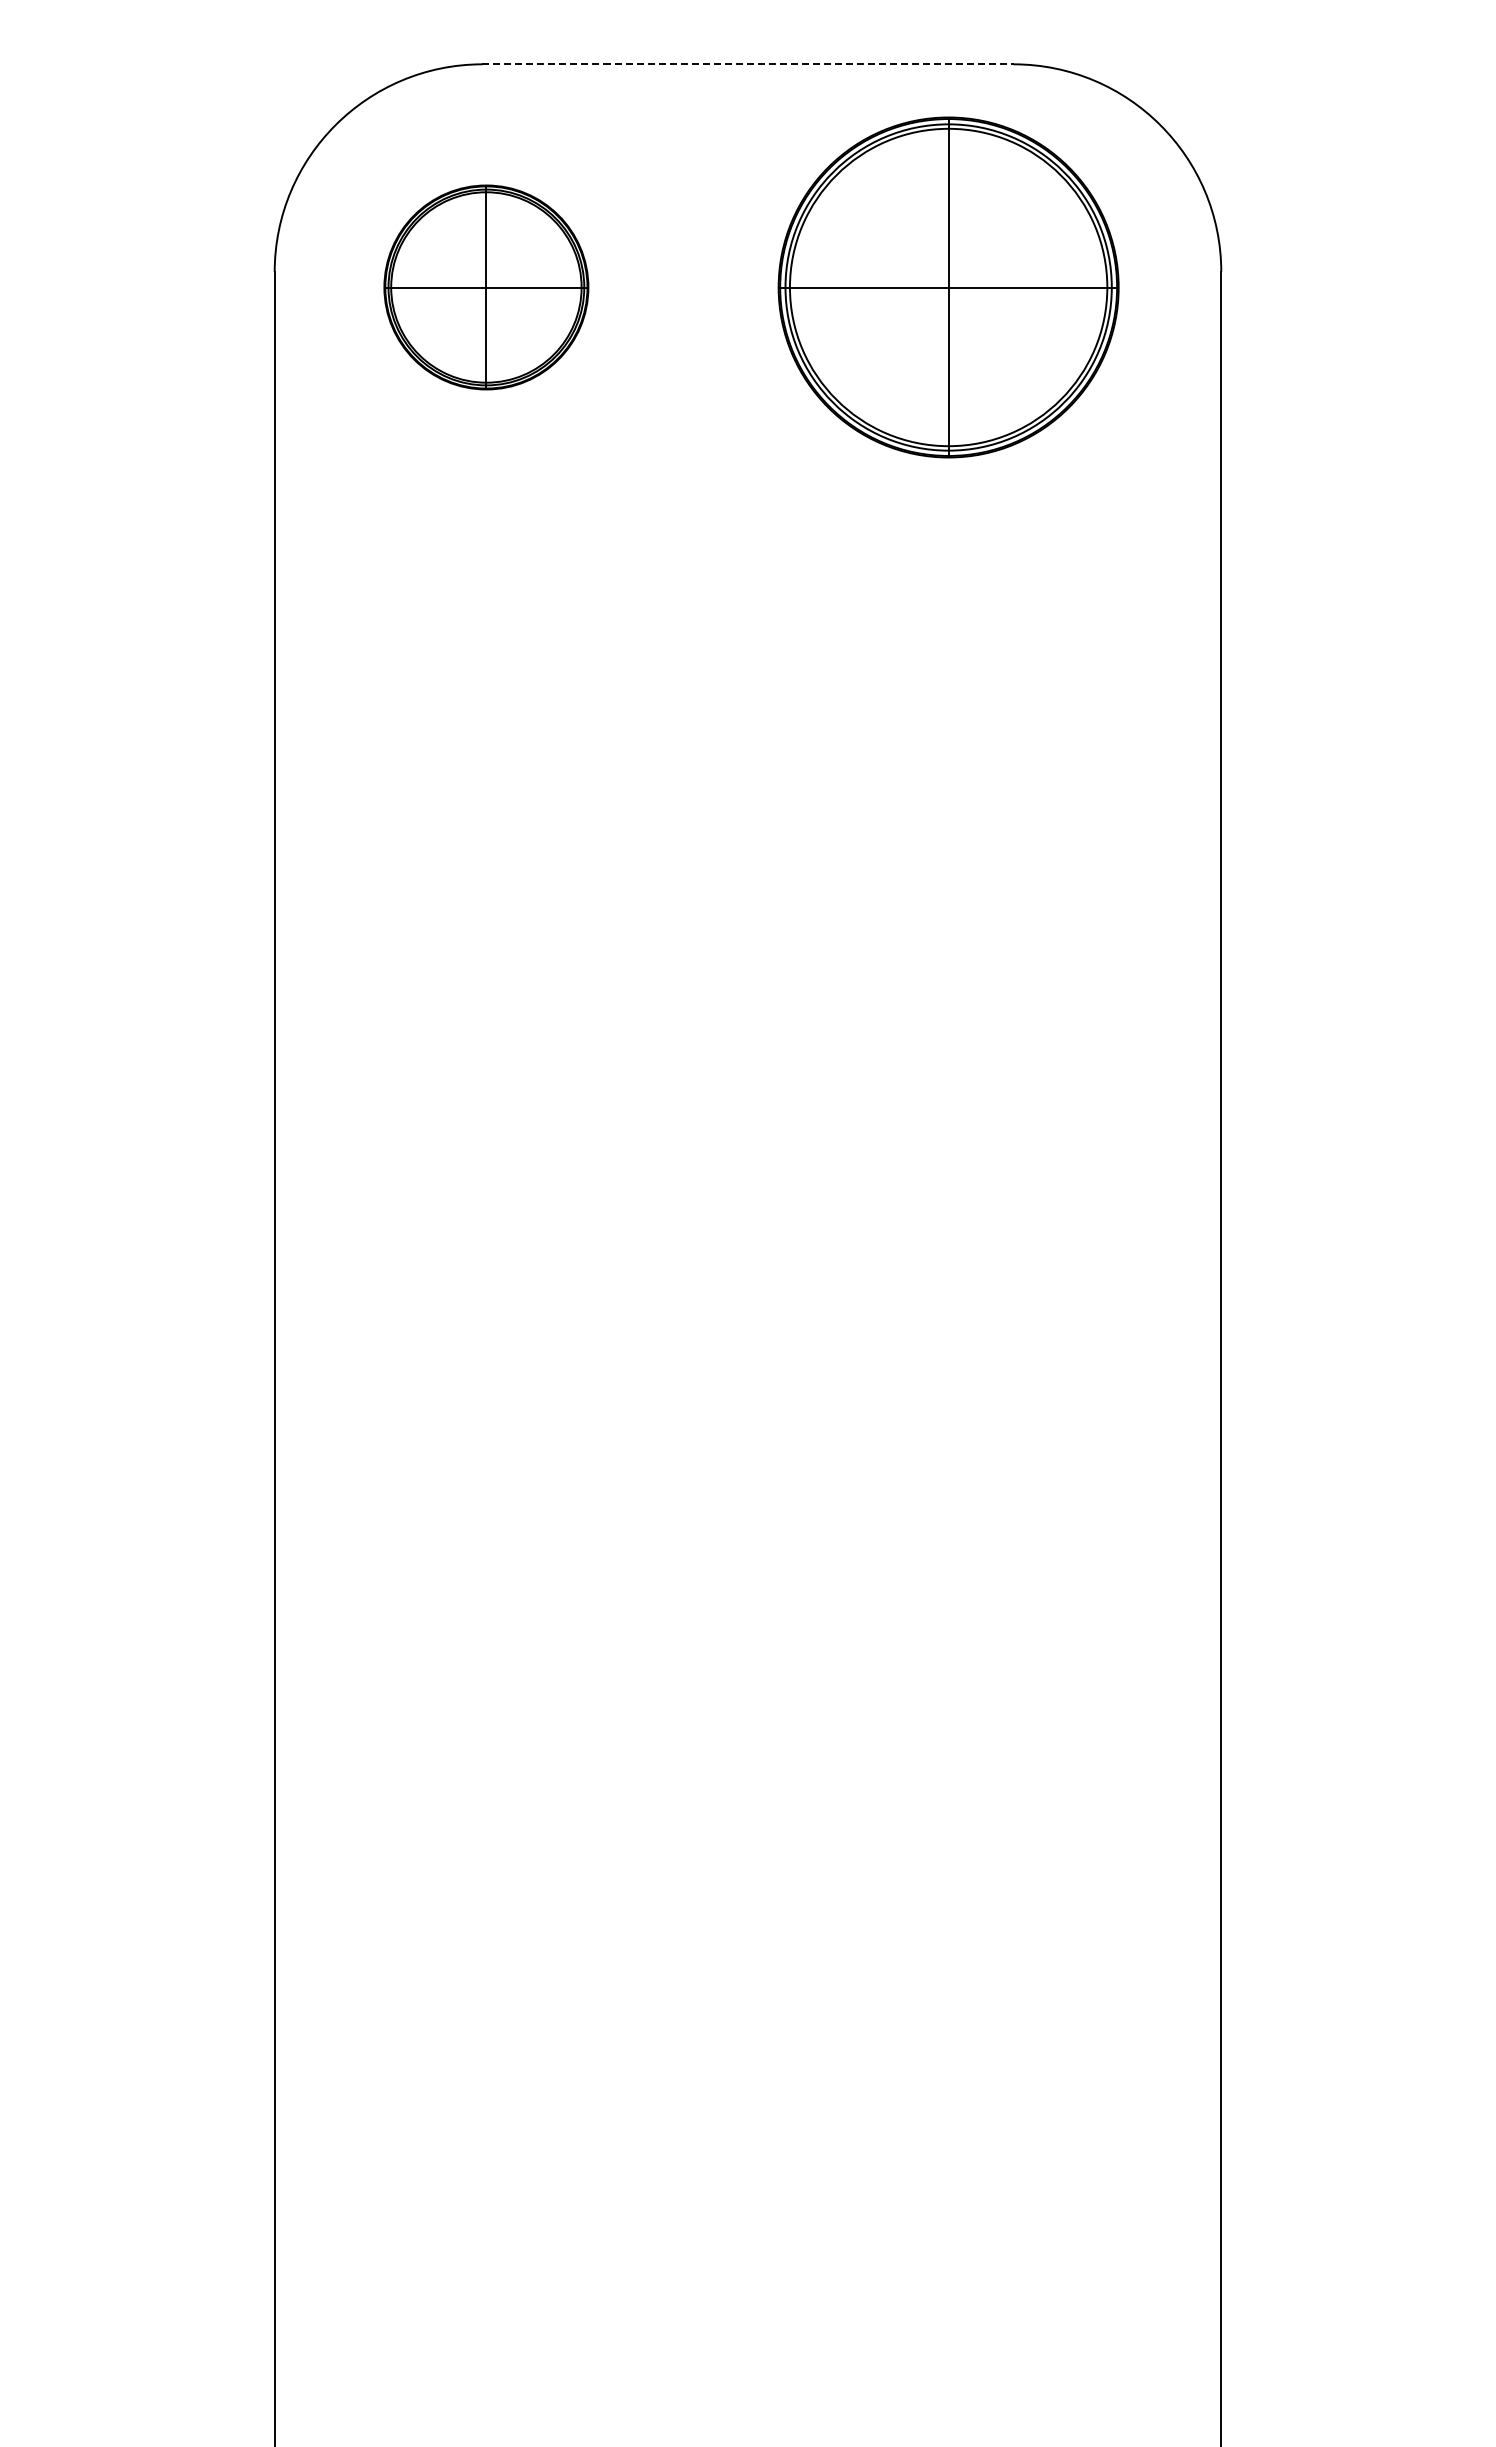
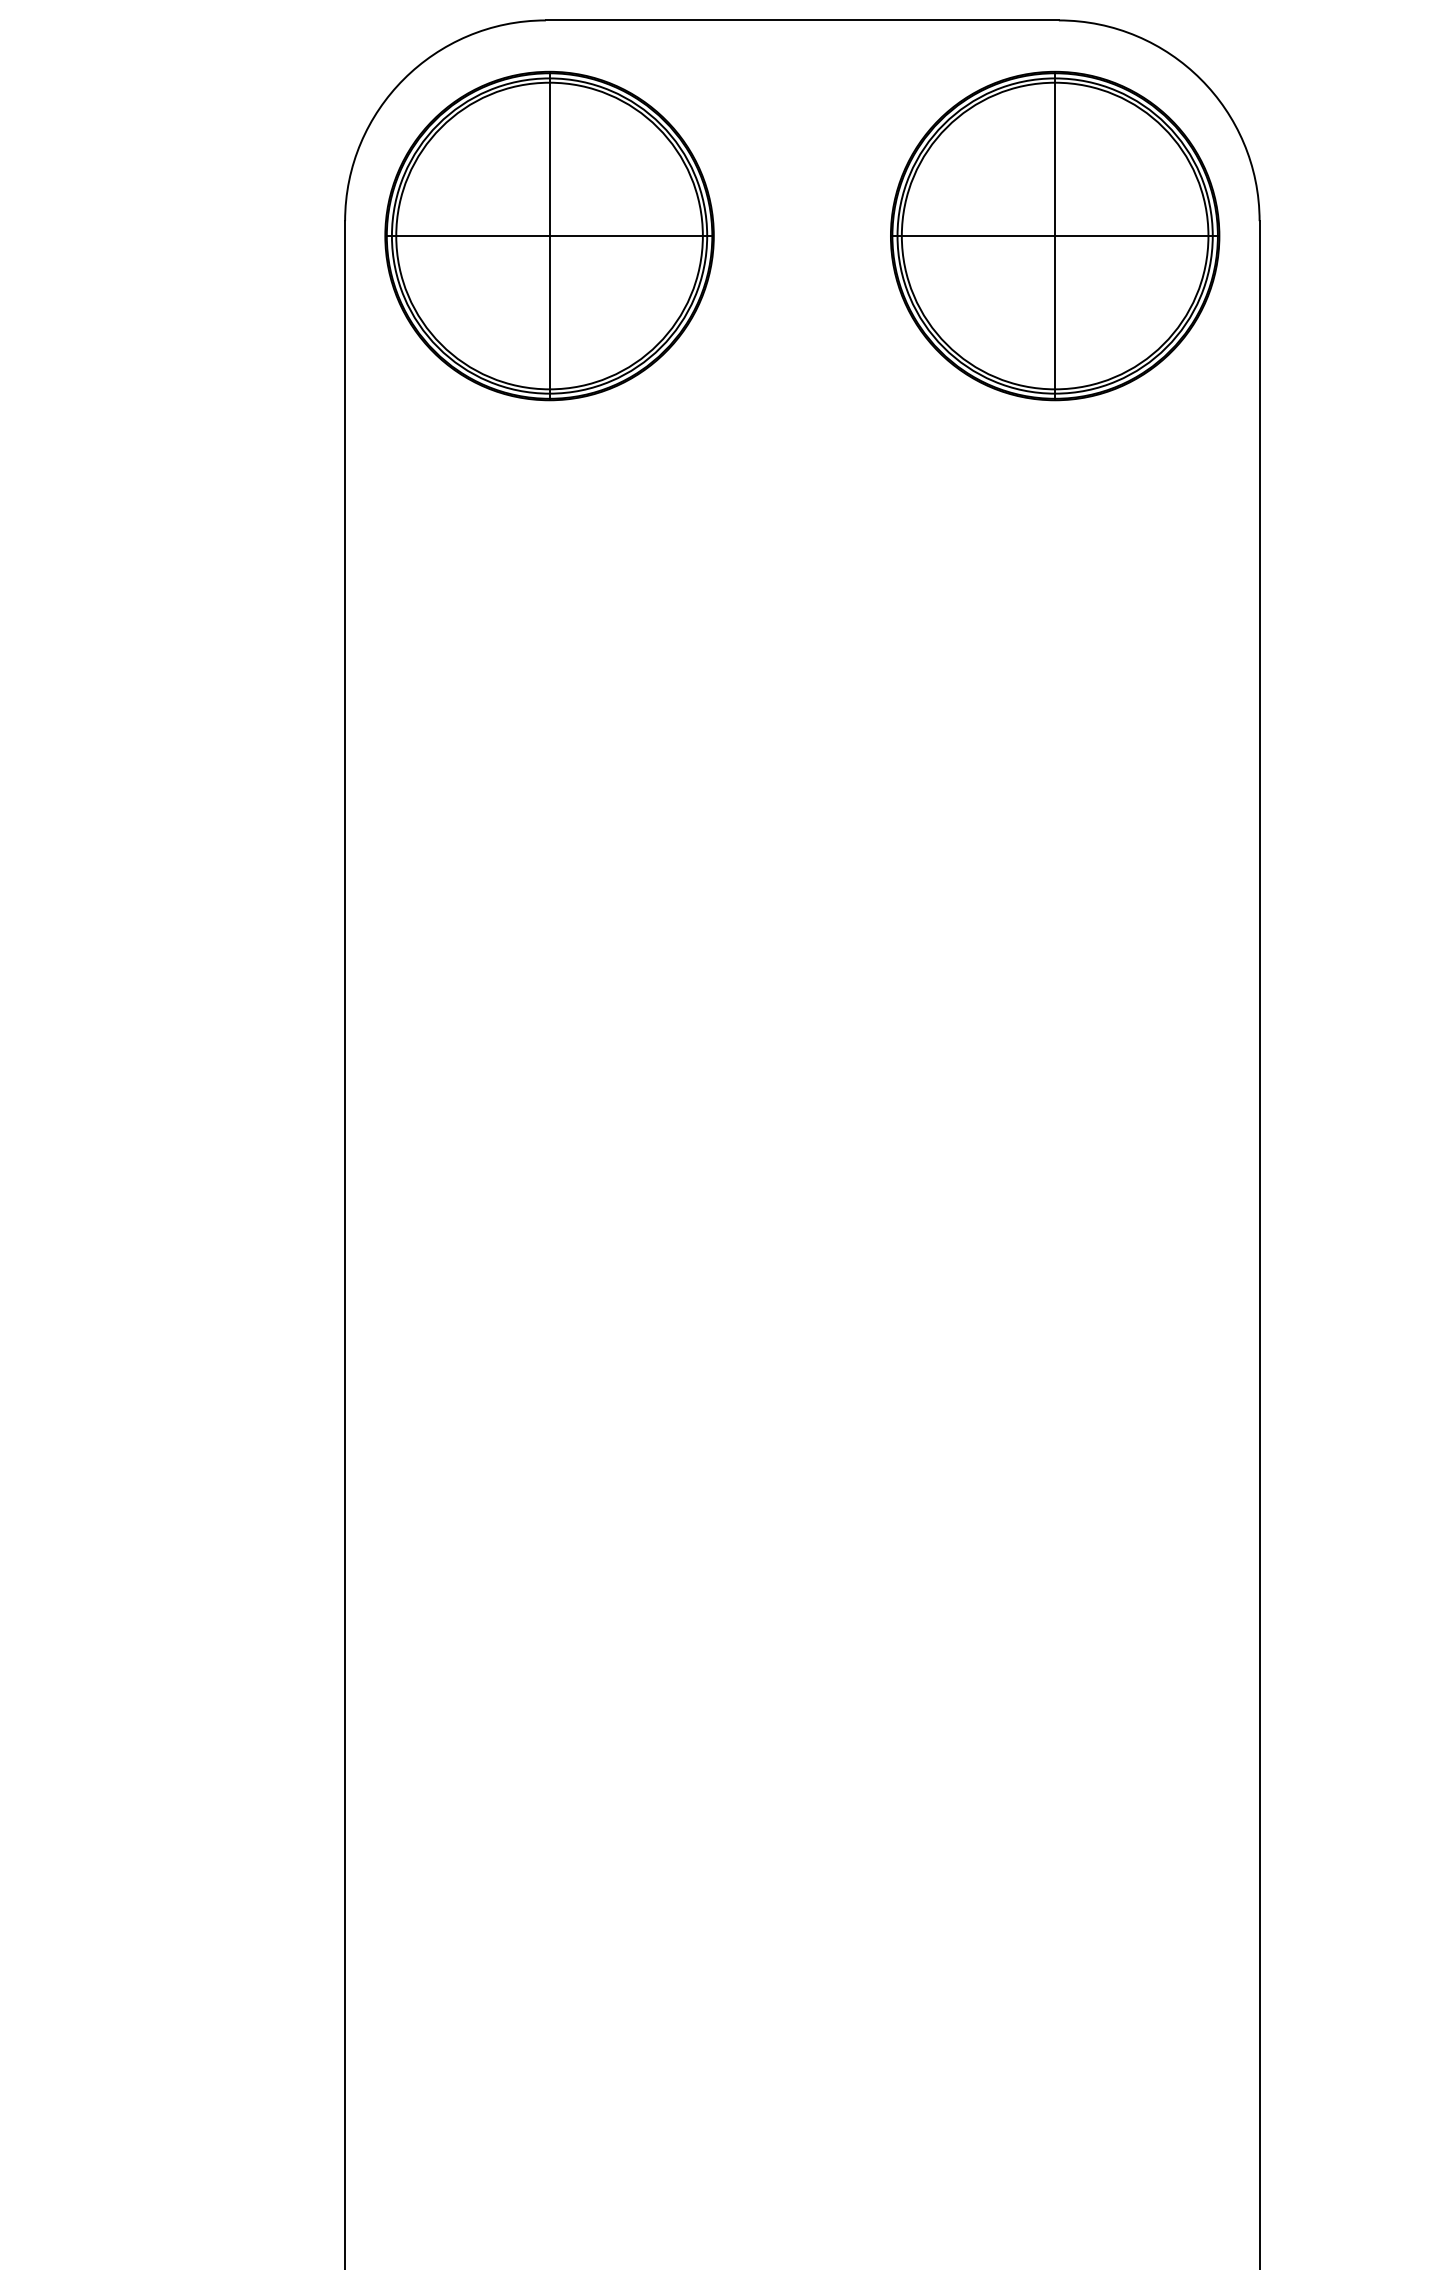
line: (748, 64) -> (802, 20), dashed -> solid
part: (486, 287) -> (549, 236), size x1.67
part: (948, 287) -> (1055, 236), moved

